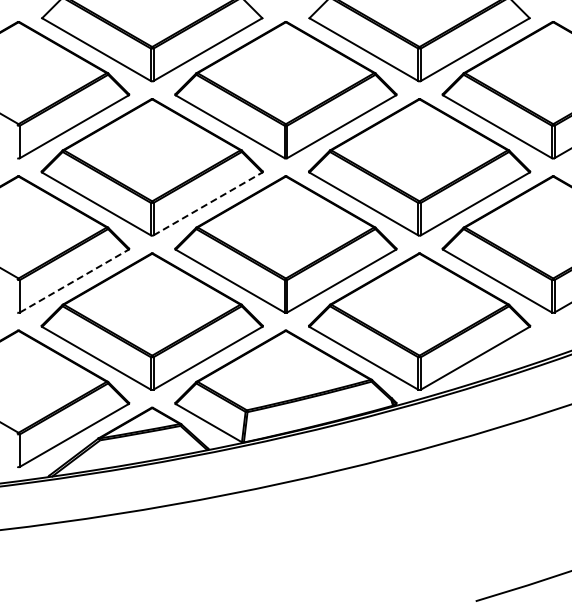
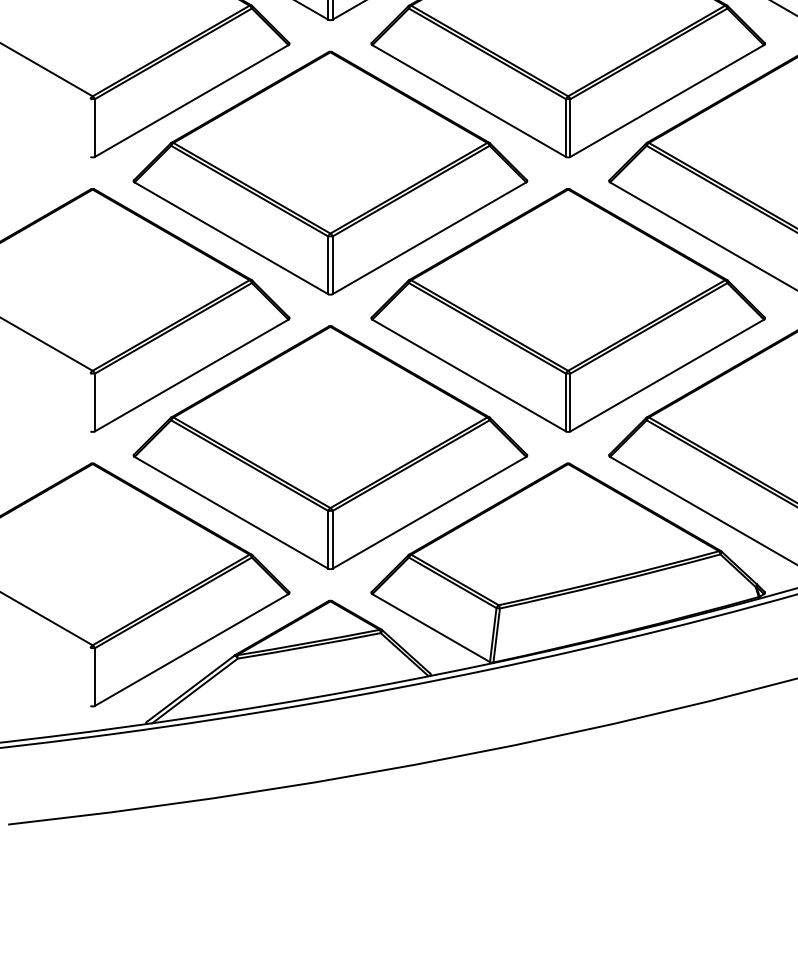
line: (207, 203) -> (428, 237), dashed -> solid
line: (74, 281) -> (192, 376), dashed -> solid

